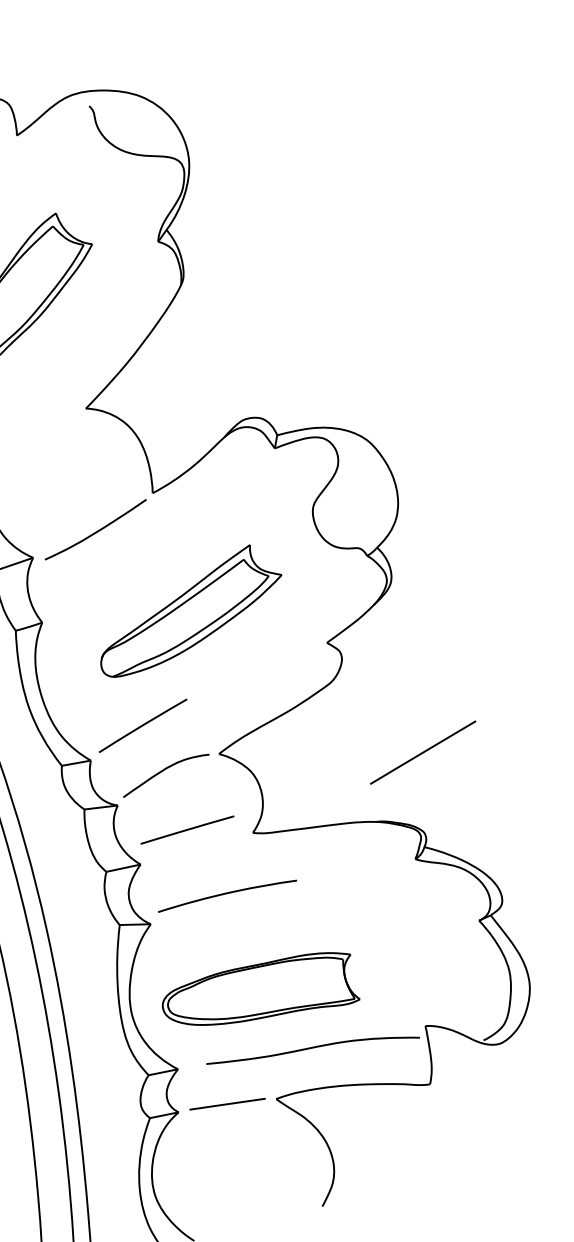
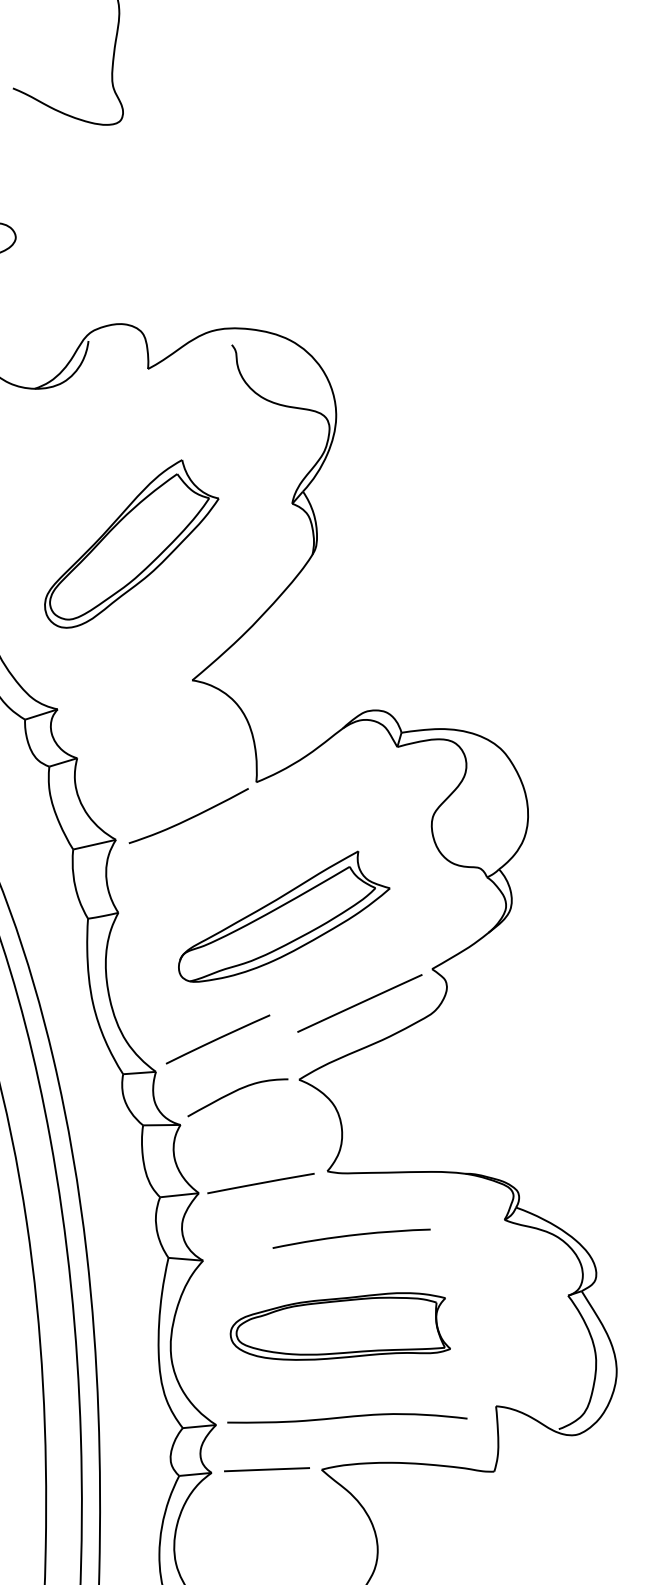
line: (422, 752) -> (359, 1003), moved
line: (187, 830) -> (260, 1183), moved
curve: (227, 894) -> (351, 1236), moved
part: (259, 989) -> (339, 1326), moved
curve: (312, 1048) -> (347, 1417), moved

